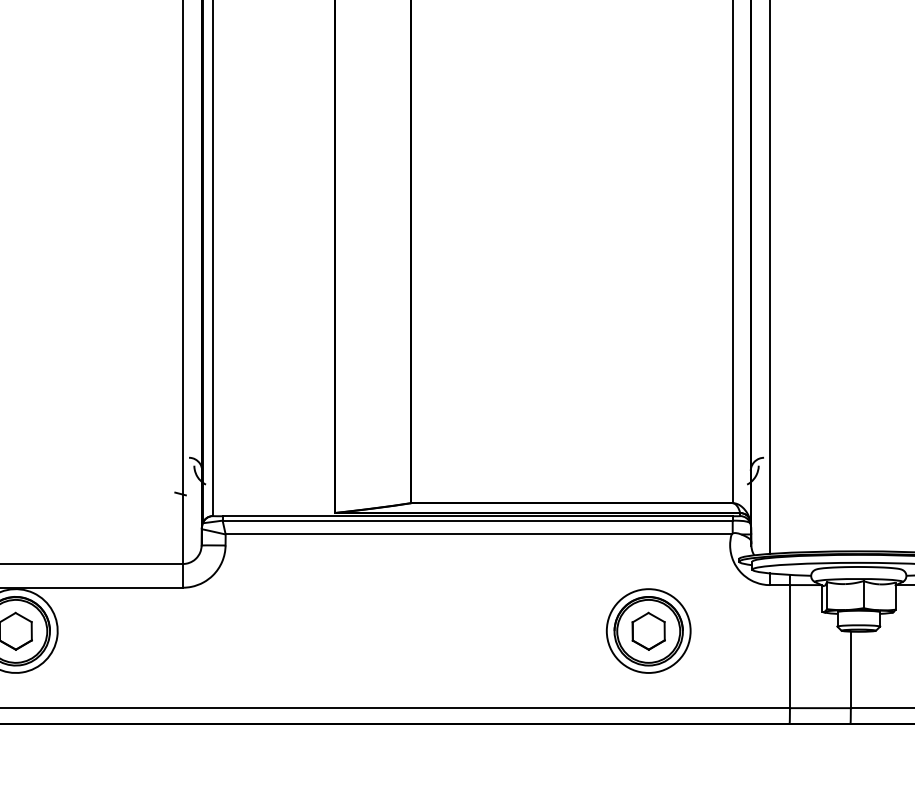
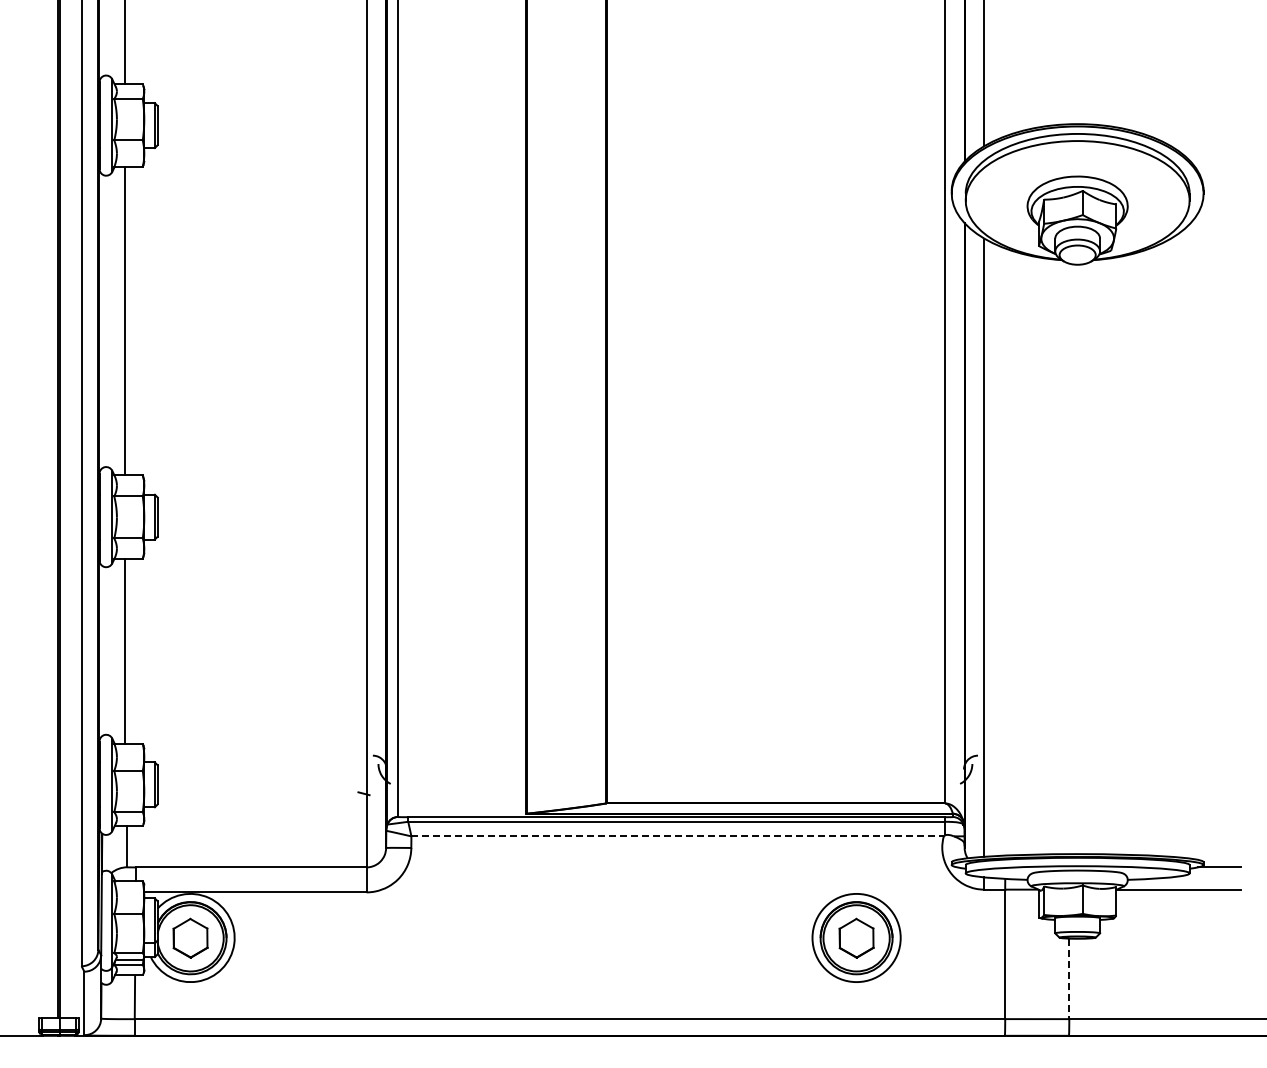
line: (479, 534) -> (678, 836), solid -> dashed
line: (851, 670) -> (1069, 979), solid -> dashed

